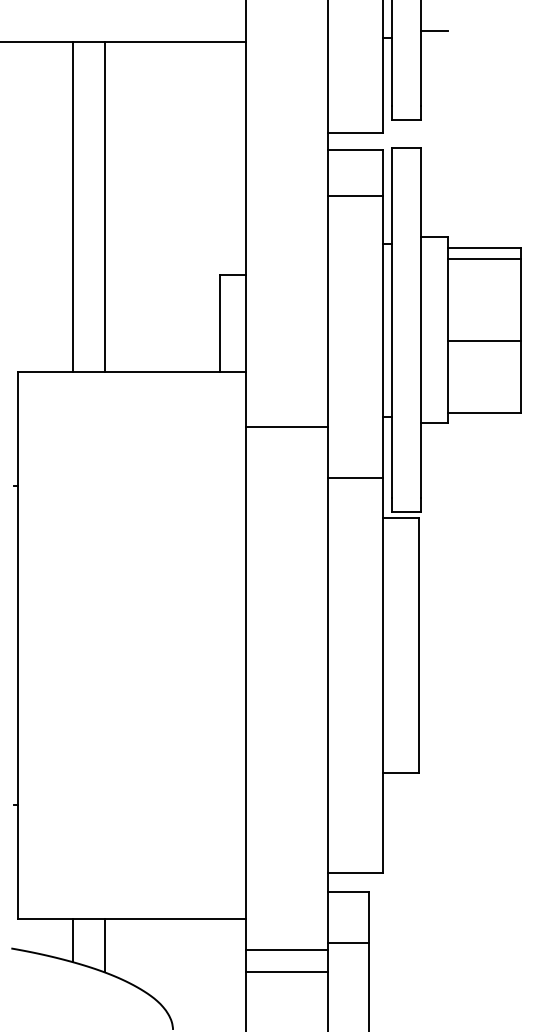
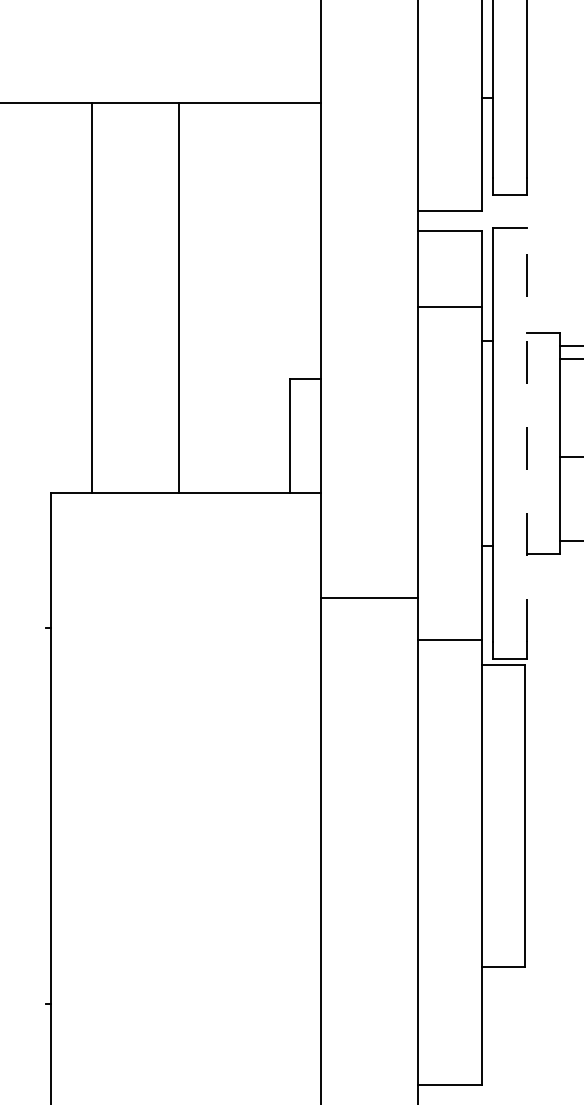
line: (434, 30) -> (543, 89), removed
line: (354, 195) -> (448, 306), moved
line: (72, 206) -> (92, 297), moved
line: (104, 206) -> (178, 297), moved
line: (420, 322) -> (526, 434), solid -> dashed
line: (286, 427) -> (368, 598), moved
line: (354, 477) -> (448, 638), moved

